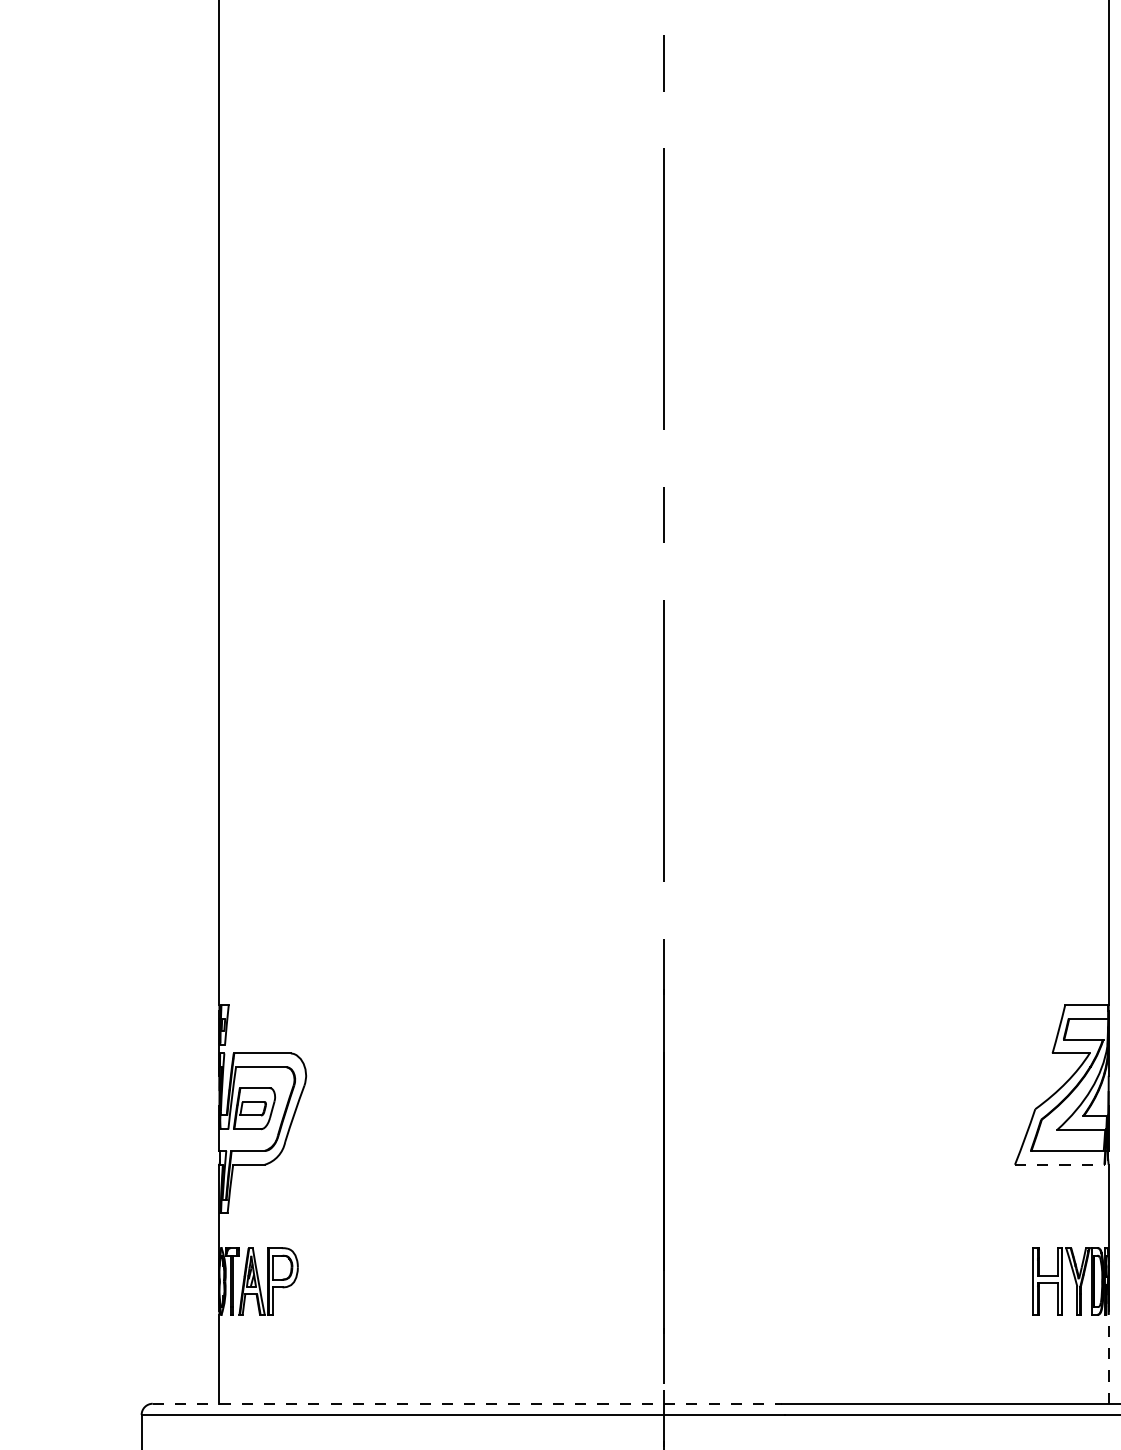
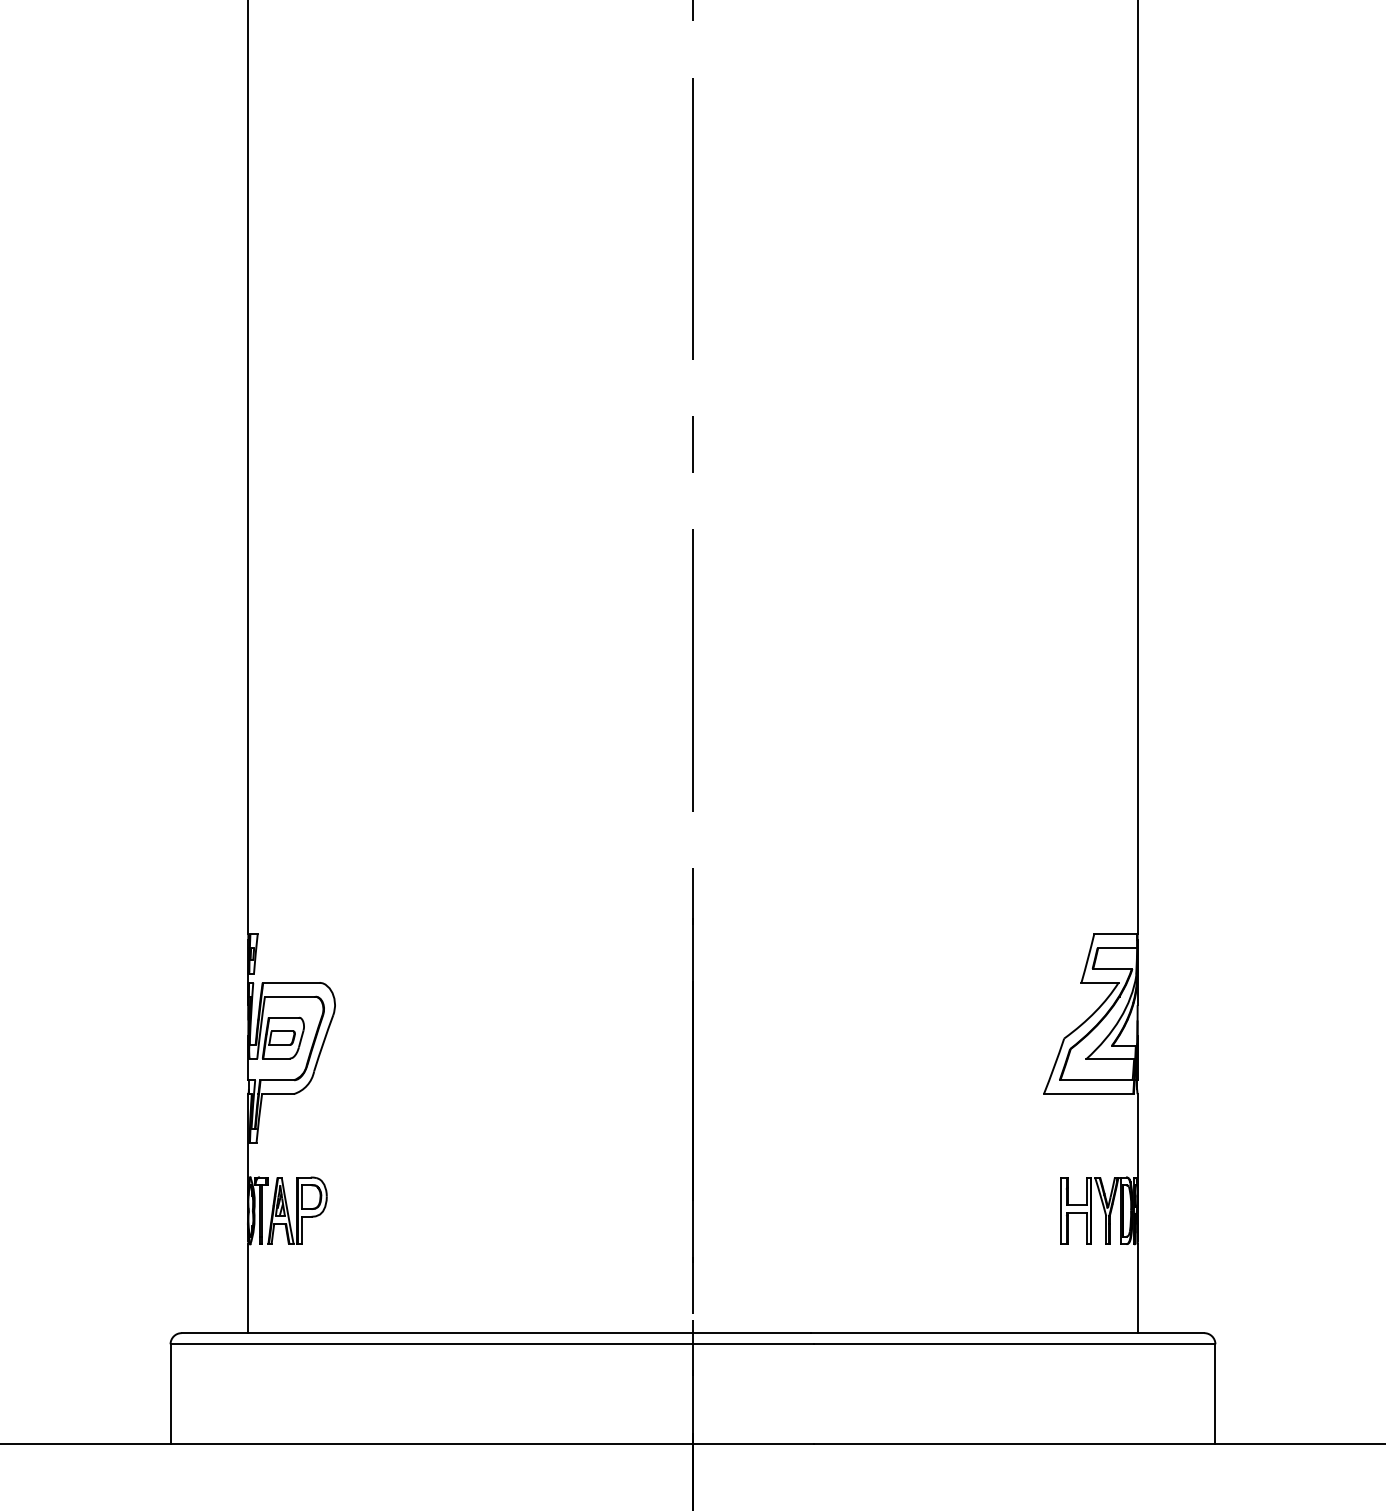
line: (1059, 1165) -> (1088, 1094), dashed -> solid
line: (1108, 1359) -> (1137, 1288), dashed -> solid
line: (467, 1404) -> (496, 1333), dashed -> solid

